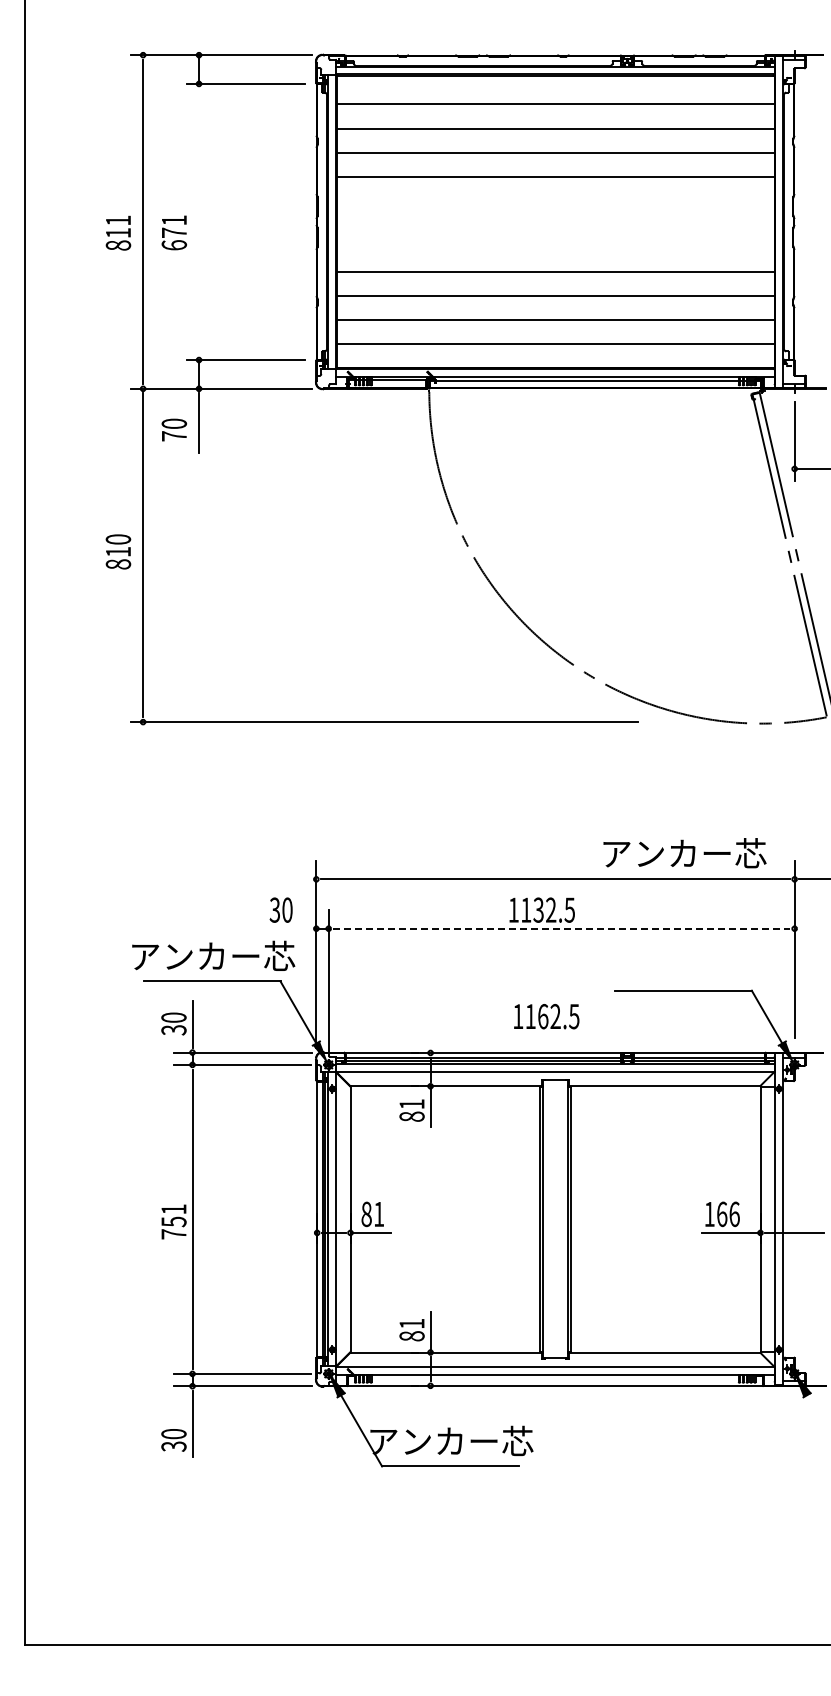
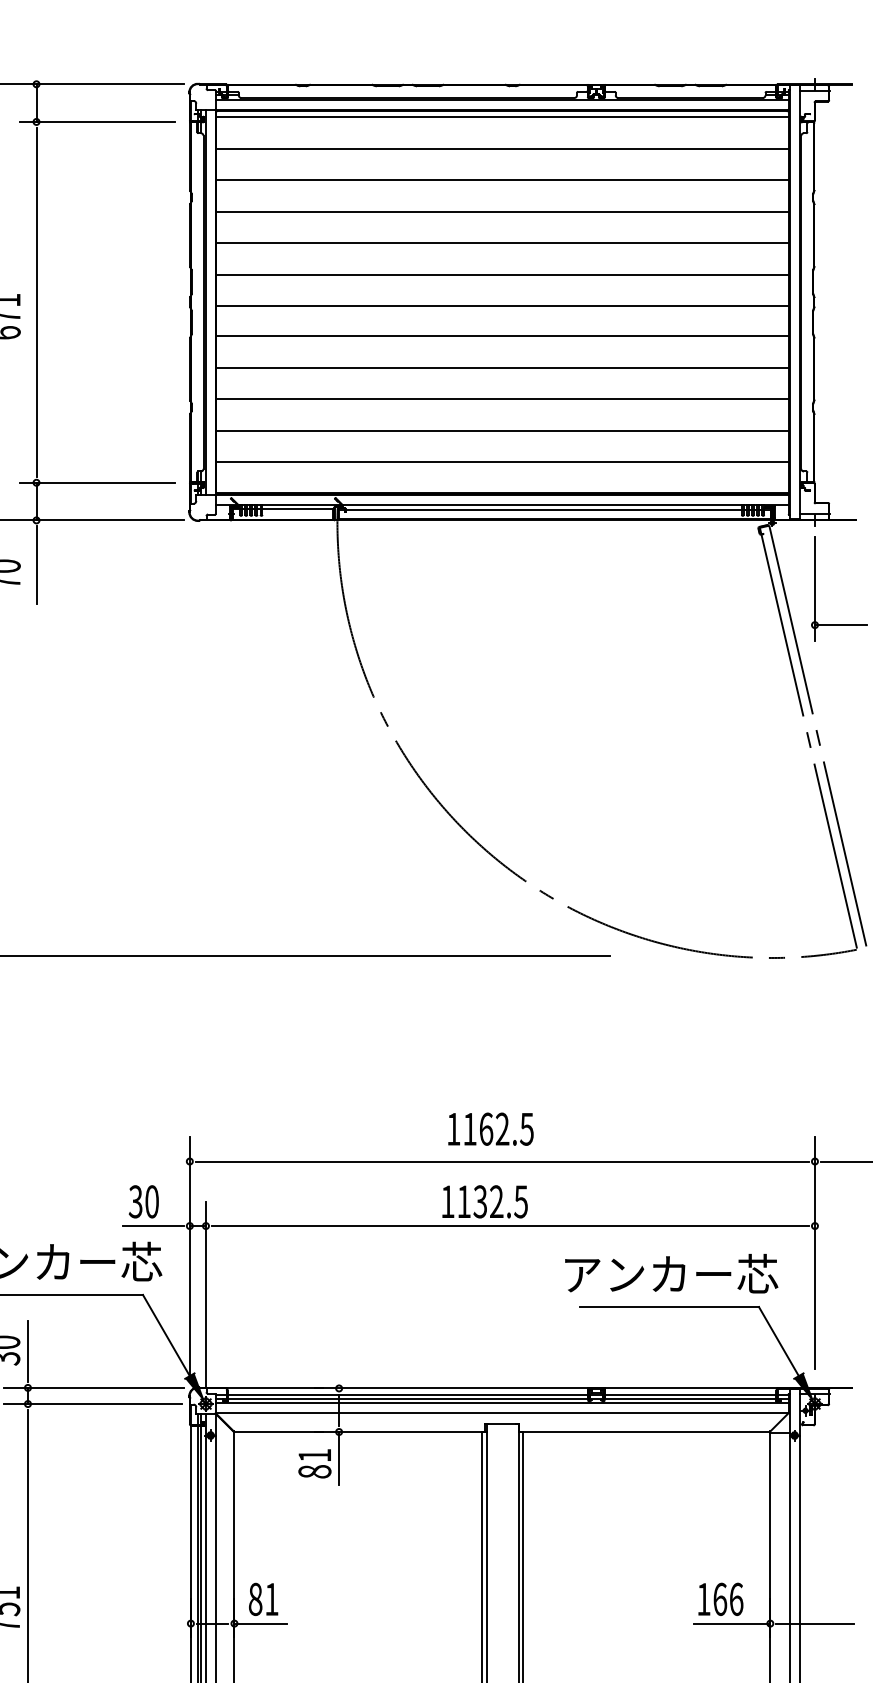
line: (555, 80) -> (502, 117), added
line: (555, 200) -> (502, 274), added
line: (199, 221) -> (37, 301), added
line: (555, 224) -> (502, 305), added
line: (555, 247) -> (502, 335), added
text: (684, 853) -> (671, 1274), moved
line: (288, 928) -> (153, 1225), added
line: (562, 928) -> (511, 1225), dashed -> solid
text: (546, 1016) -> (490, 1129), moved

